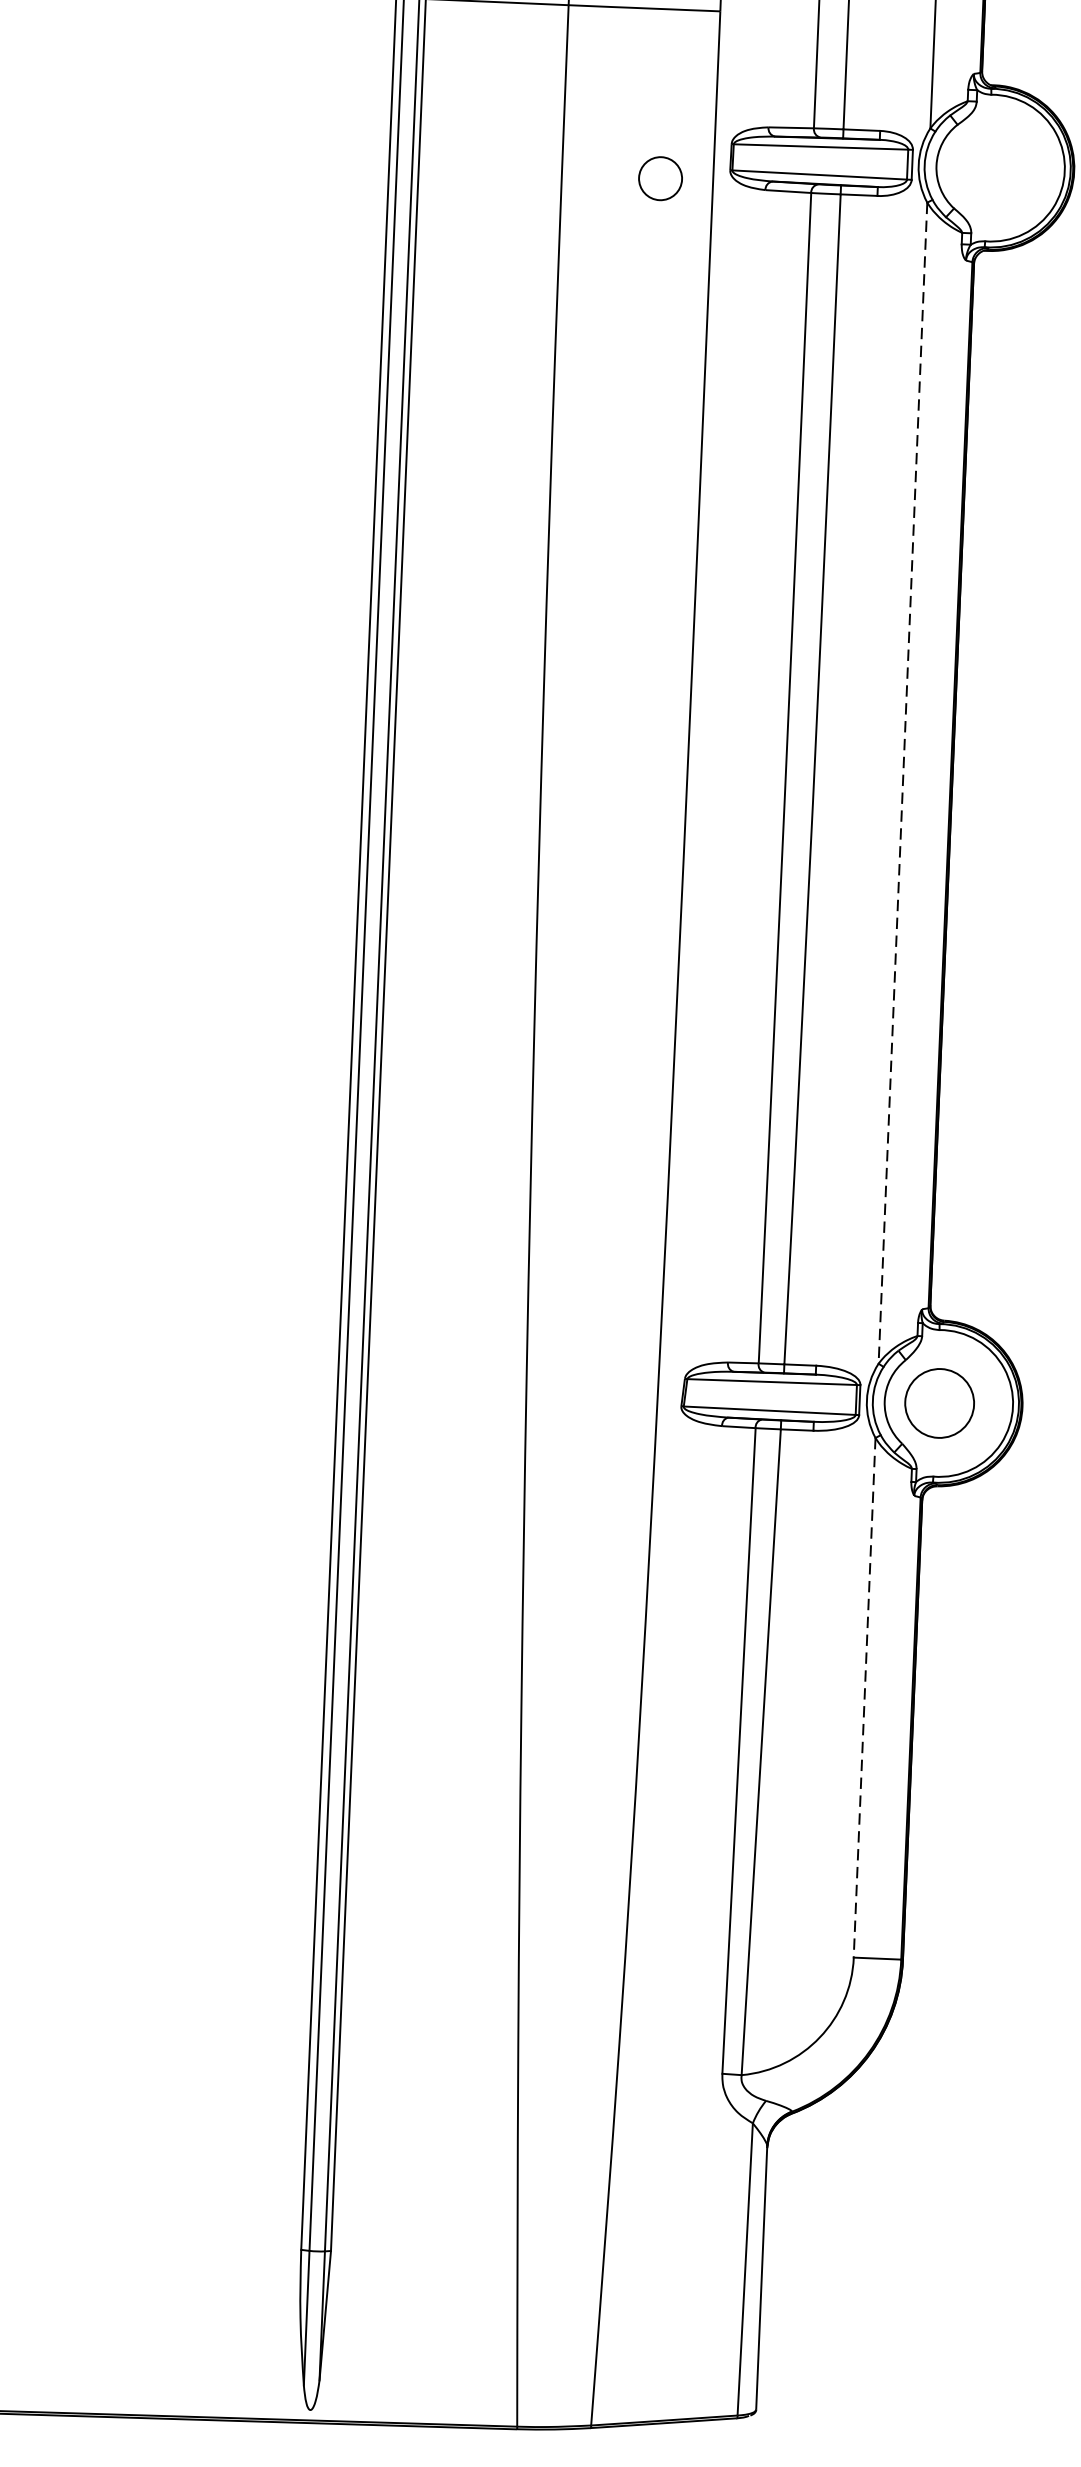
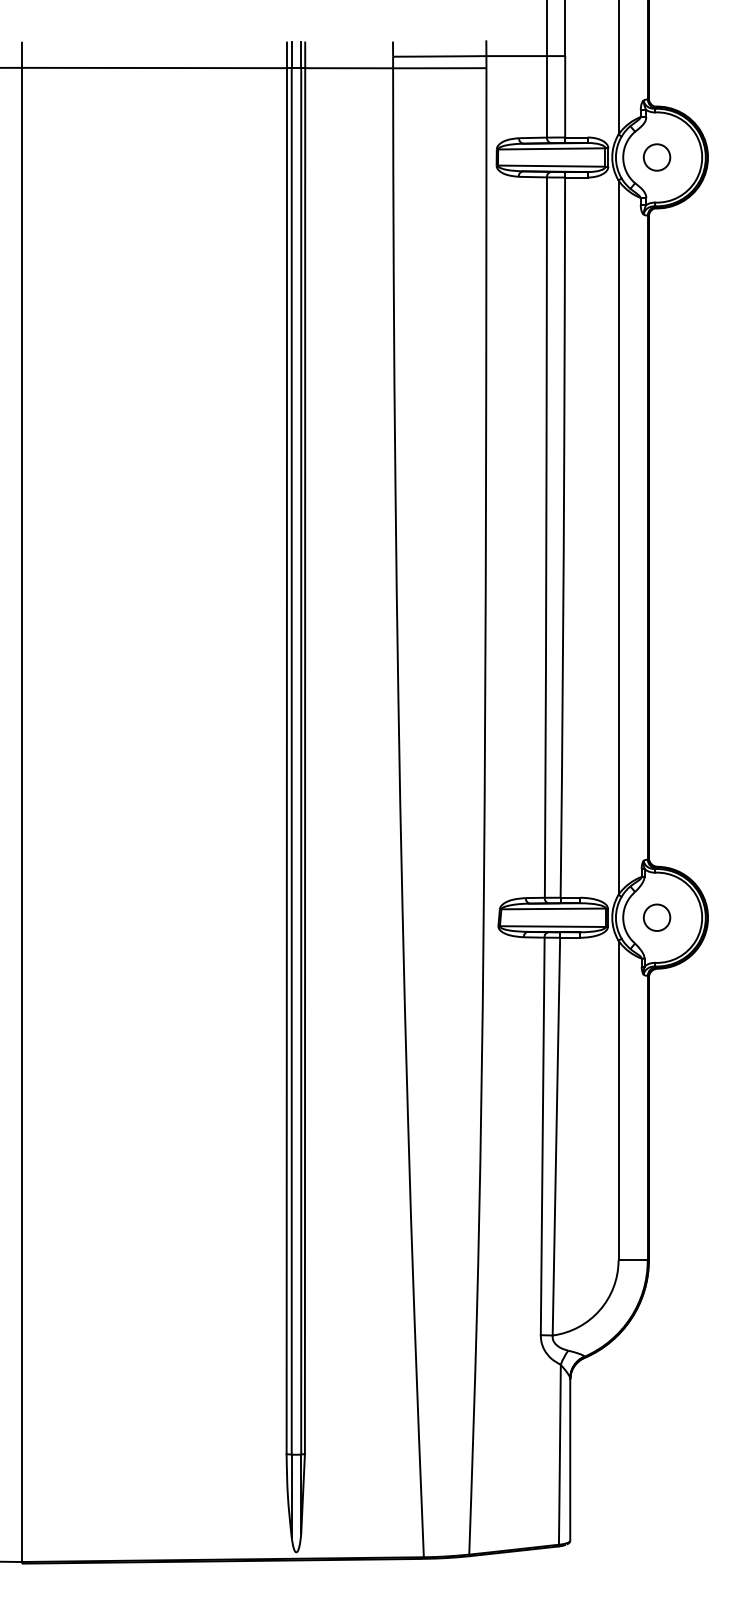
circle: (659, 178) -> (656, 157), moved
line: (902, 784) -> (618, 538), dashed -> solid
circle: (938, 1402) -> (656, 917), size x0.62
line: (864, 1697) -> (618, 1100), dashed -> solid

